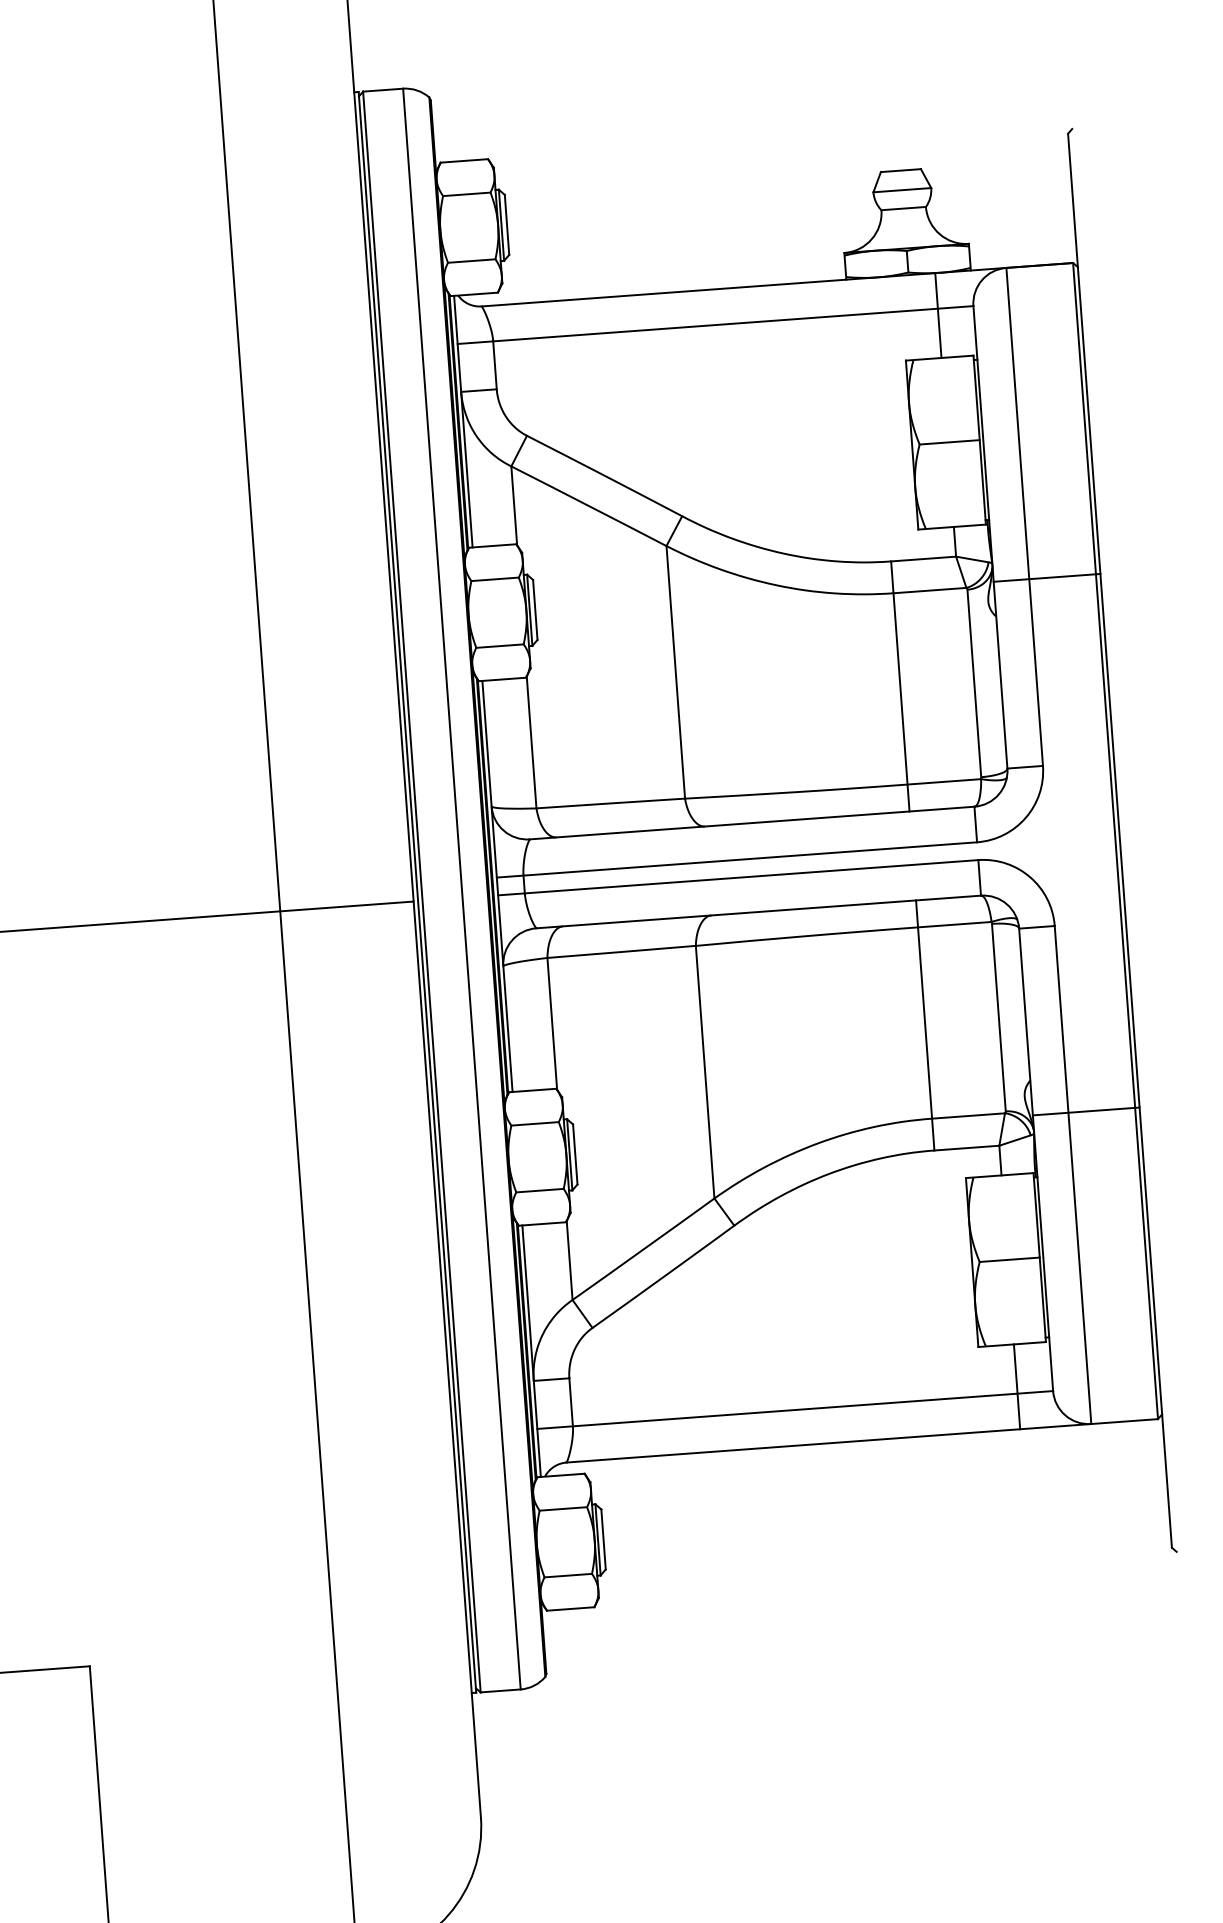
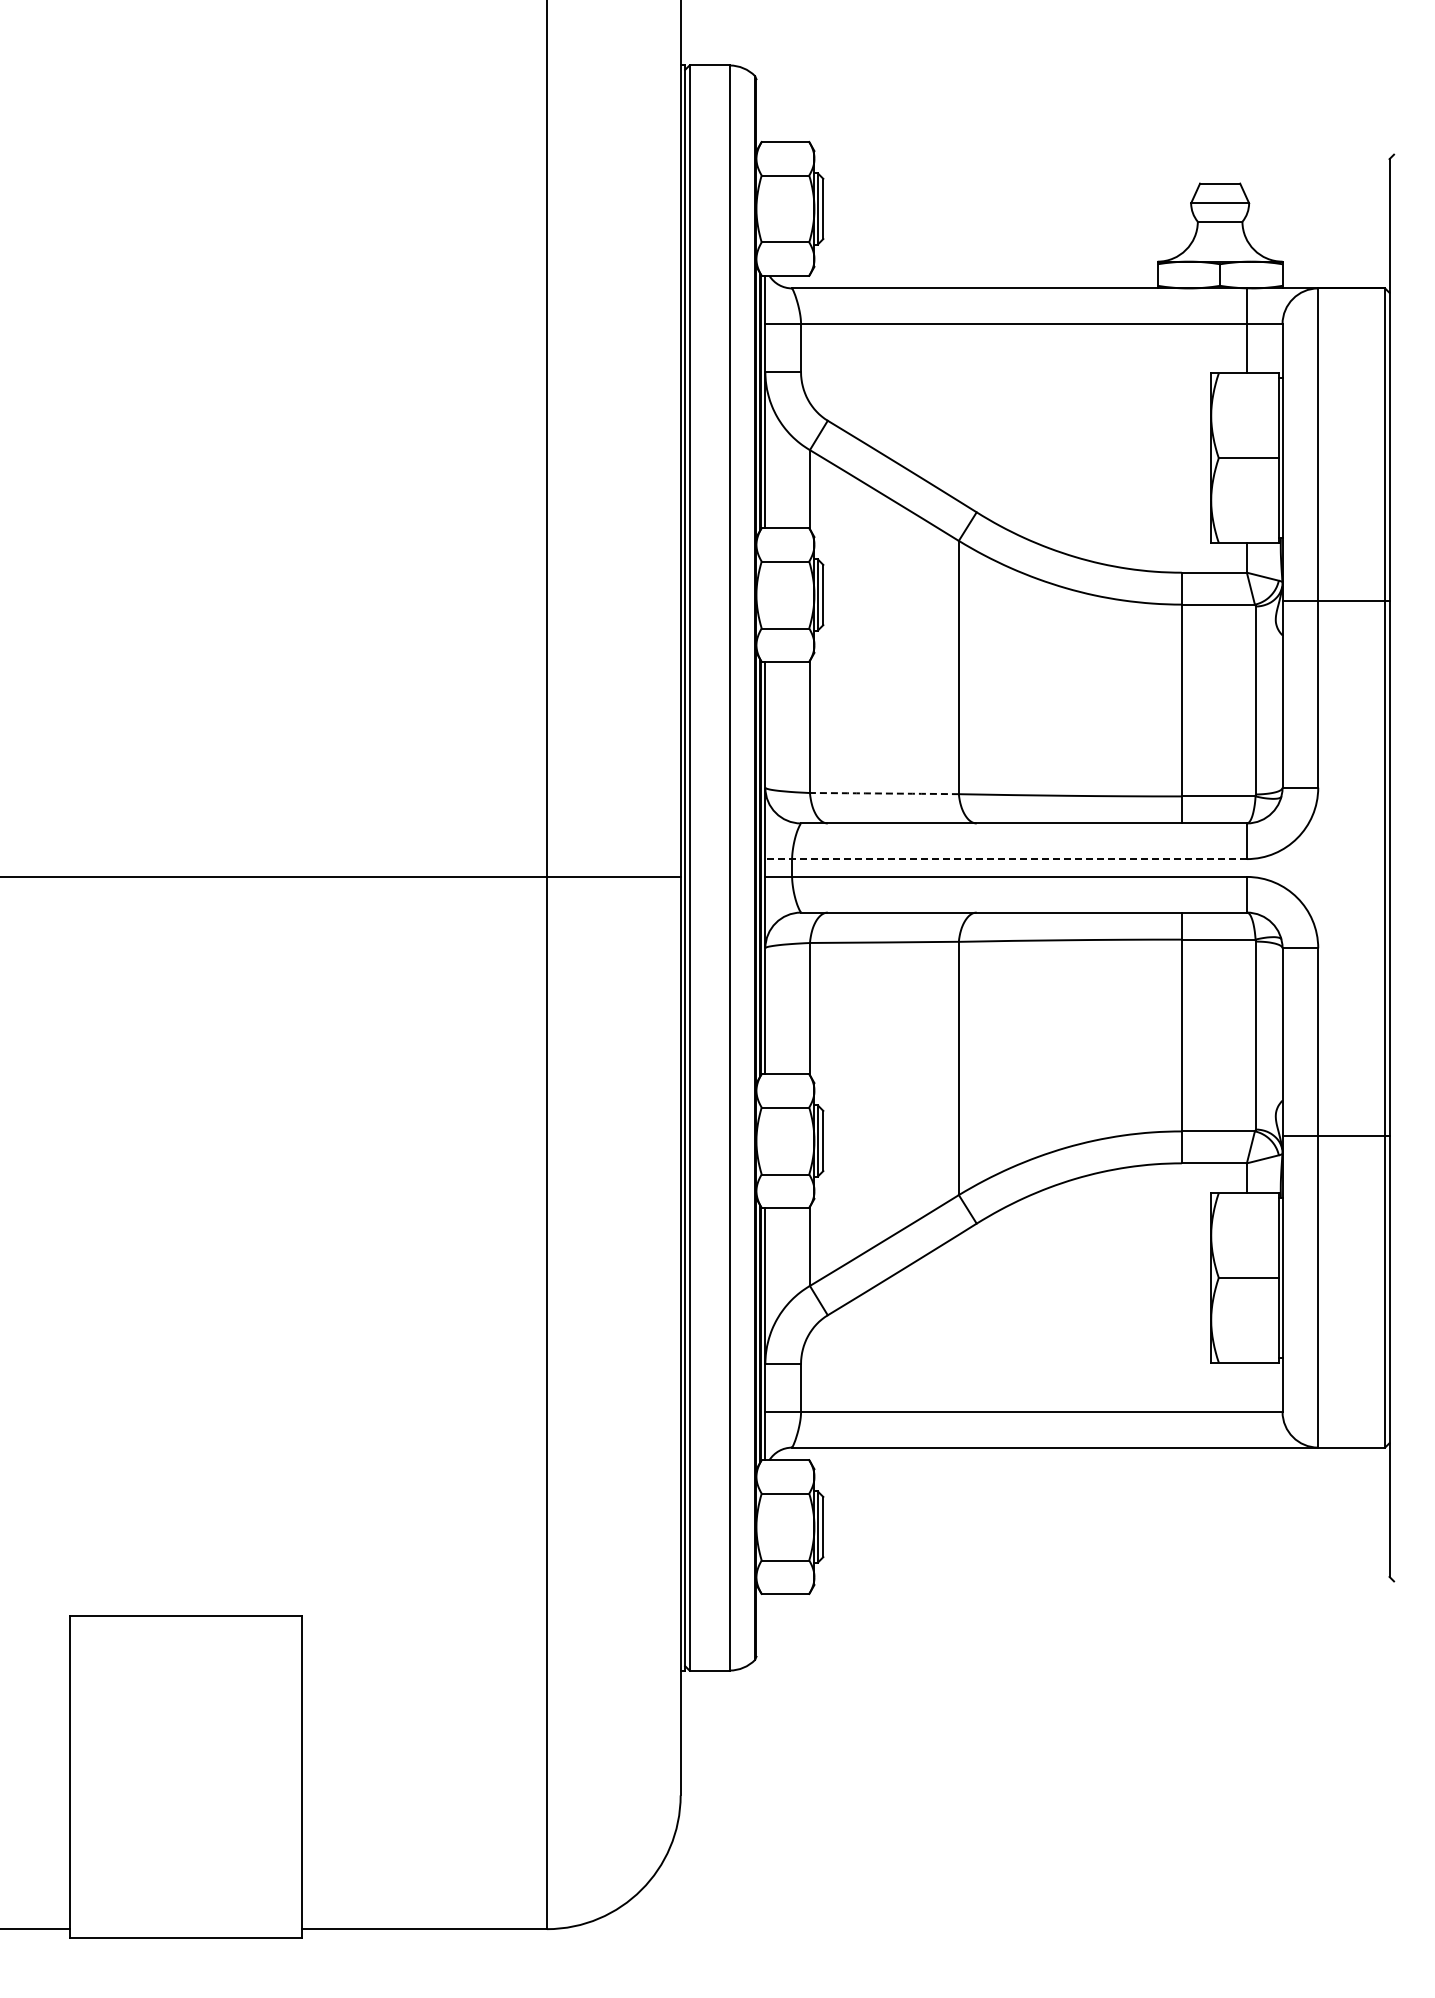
arc: (610, 803) -> (884, 793), solid -> dashed
line: (737, 860) -> (1006, 859), solid -> dashed
line: (1016, 1386) -> (1246, 1404), removed

